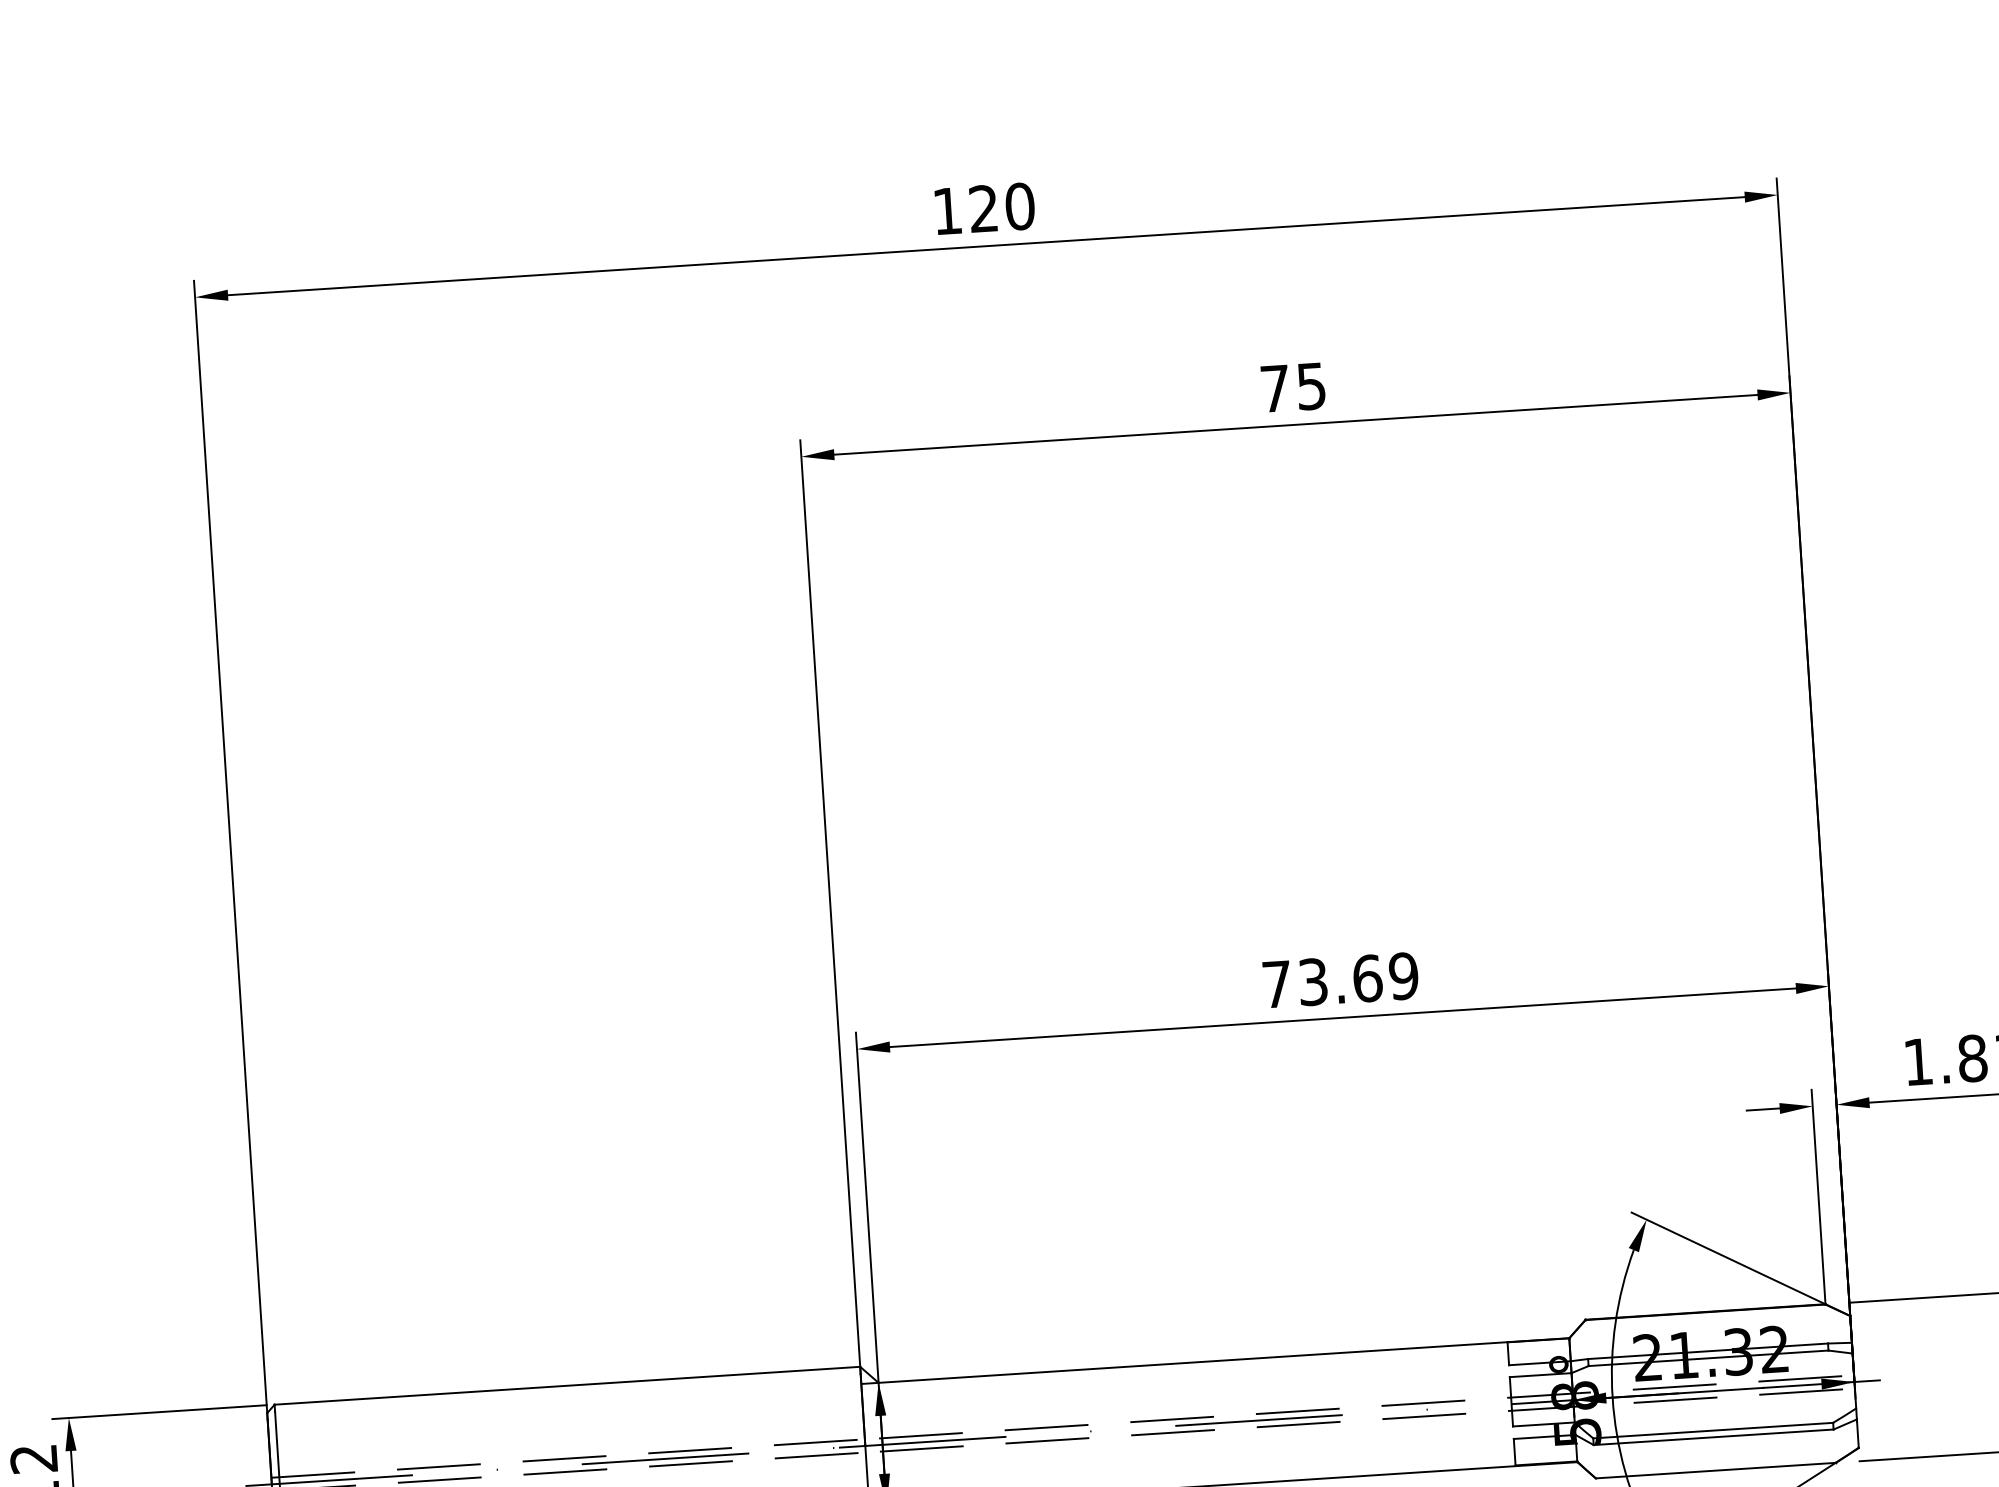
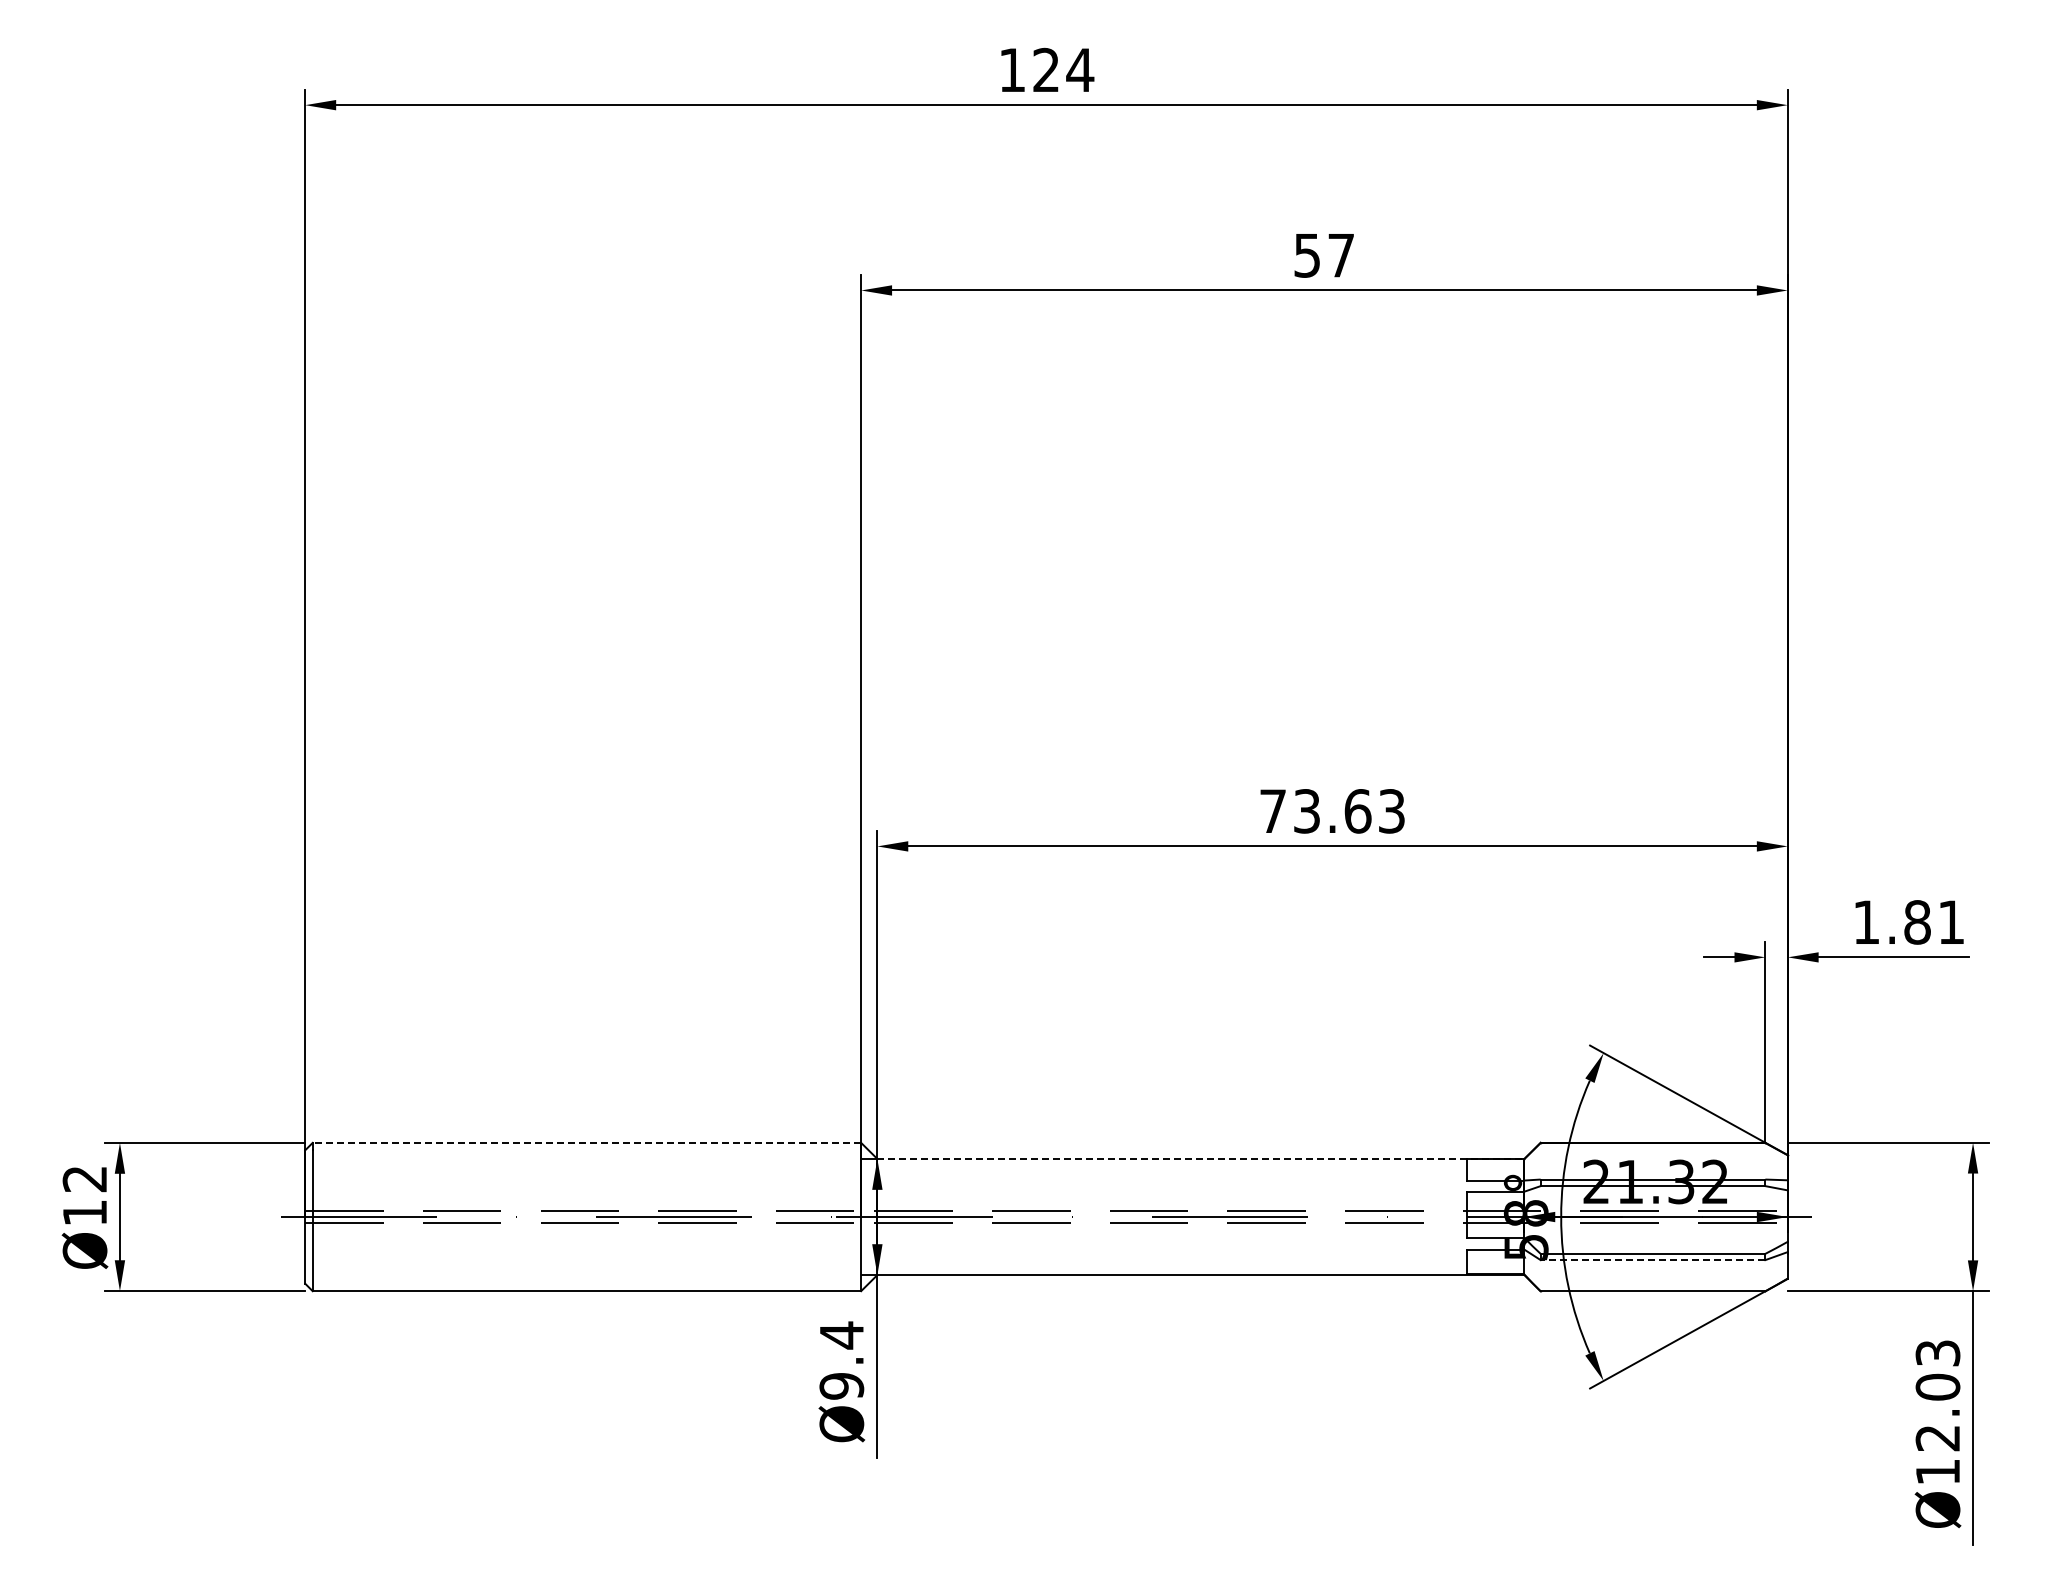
text: (1020, 205) -> (1080, 69), 120 -> 124
text: (1292, 387) -> (1323, 255), 75 -> 57
text: (1403, 976) -> (1391, 811), 73.69 -> 73.63
line: (1224, 1359) -> (1201, 1158), solid -> dashed
line: (566, 1385) -> (586, 1142), solid -> dashed
line: (1713, 1437) -> (1652, 1260), solid -> dashed

